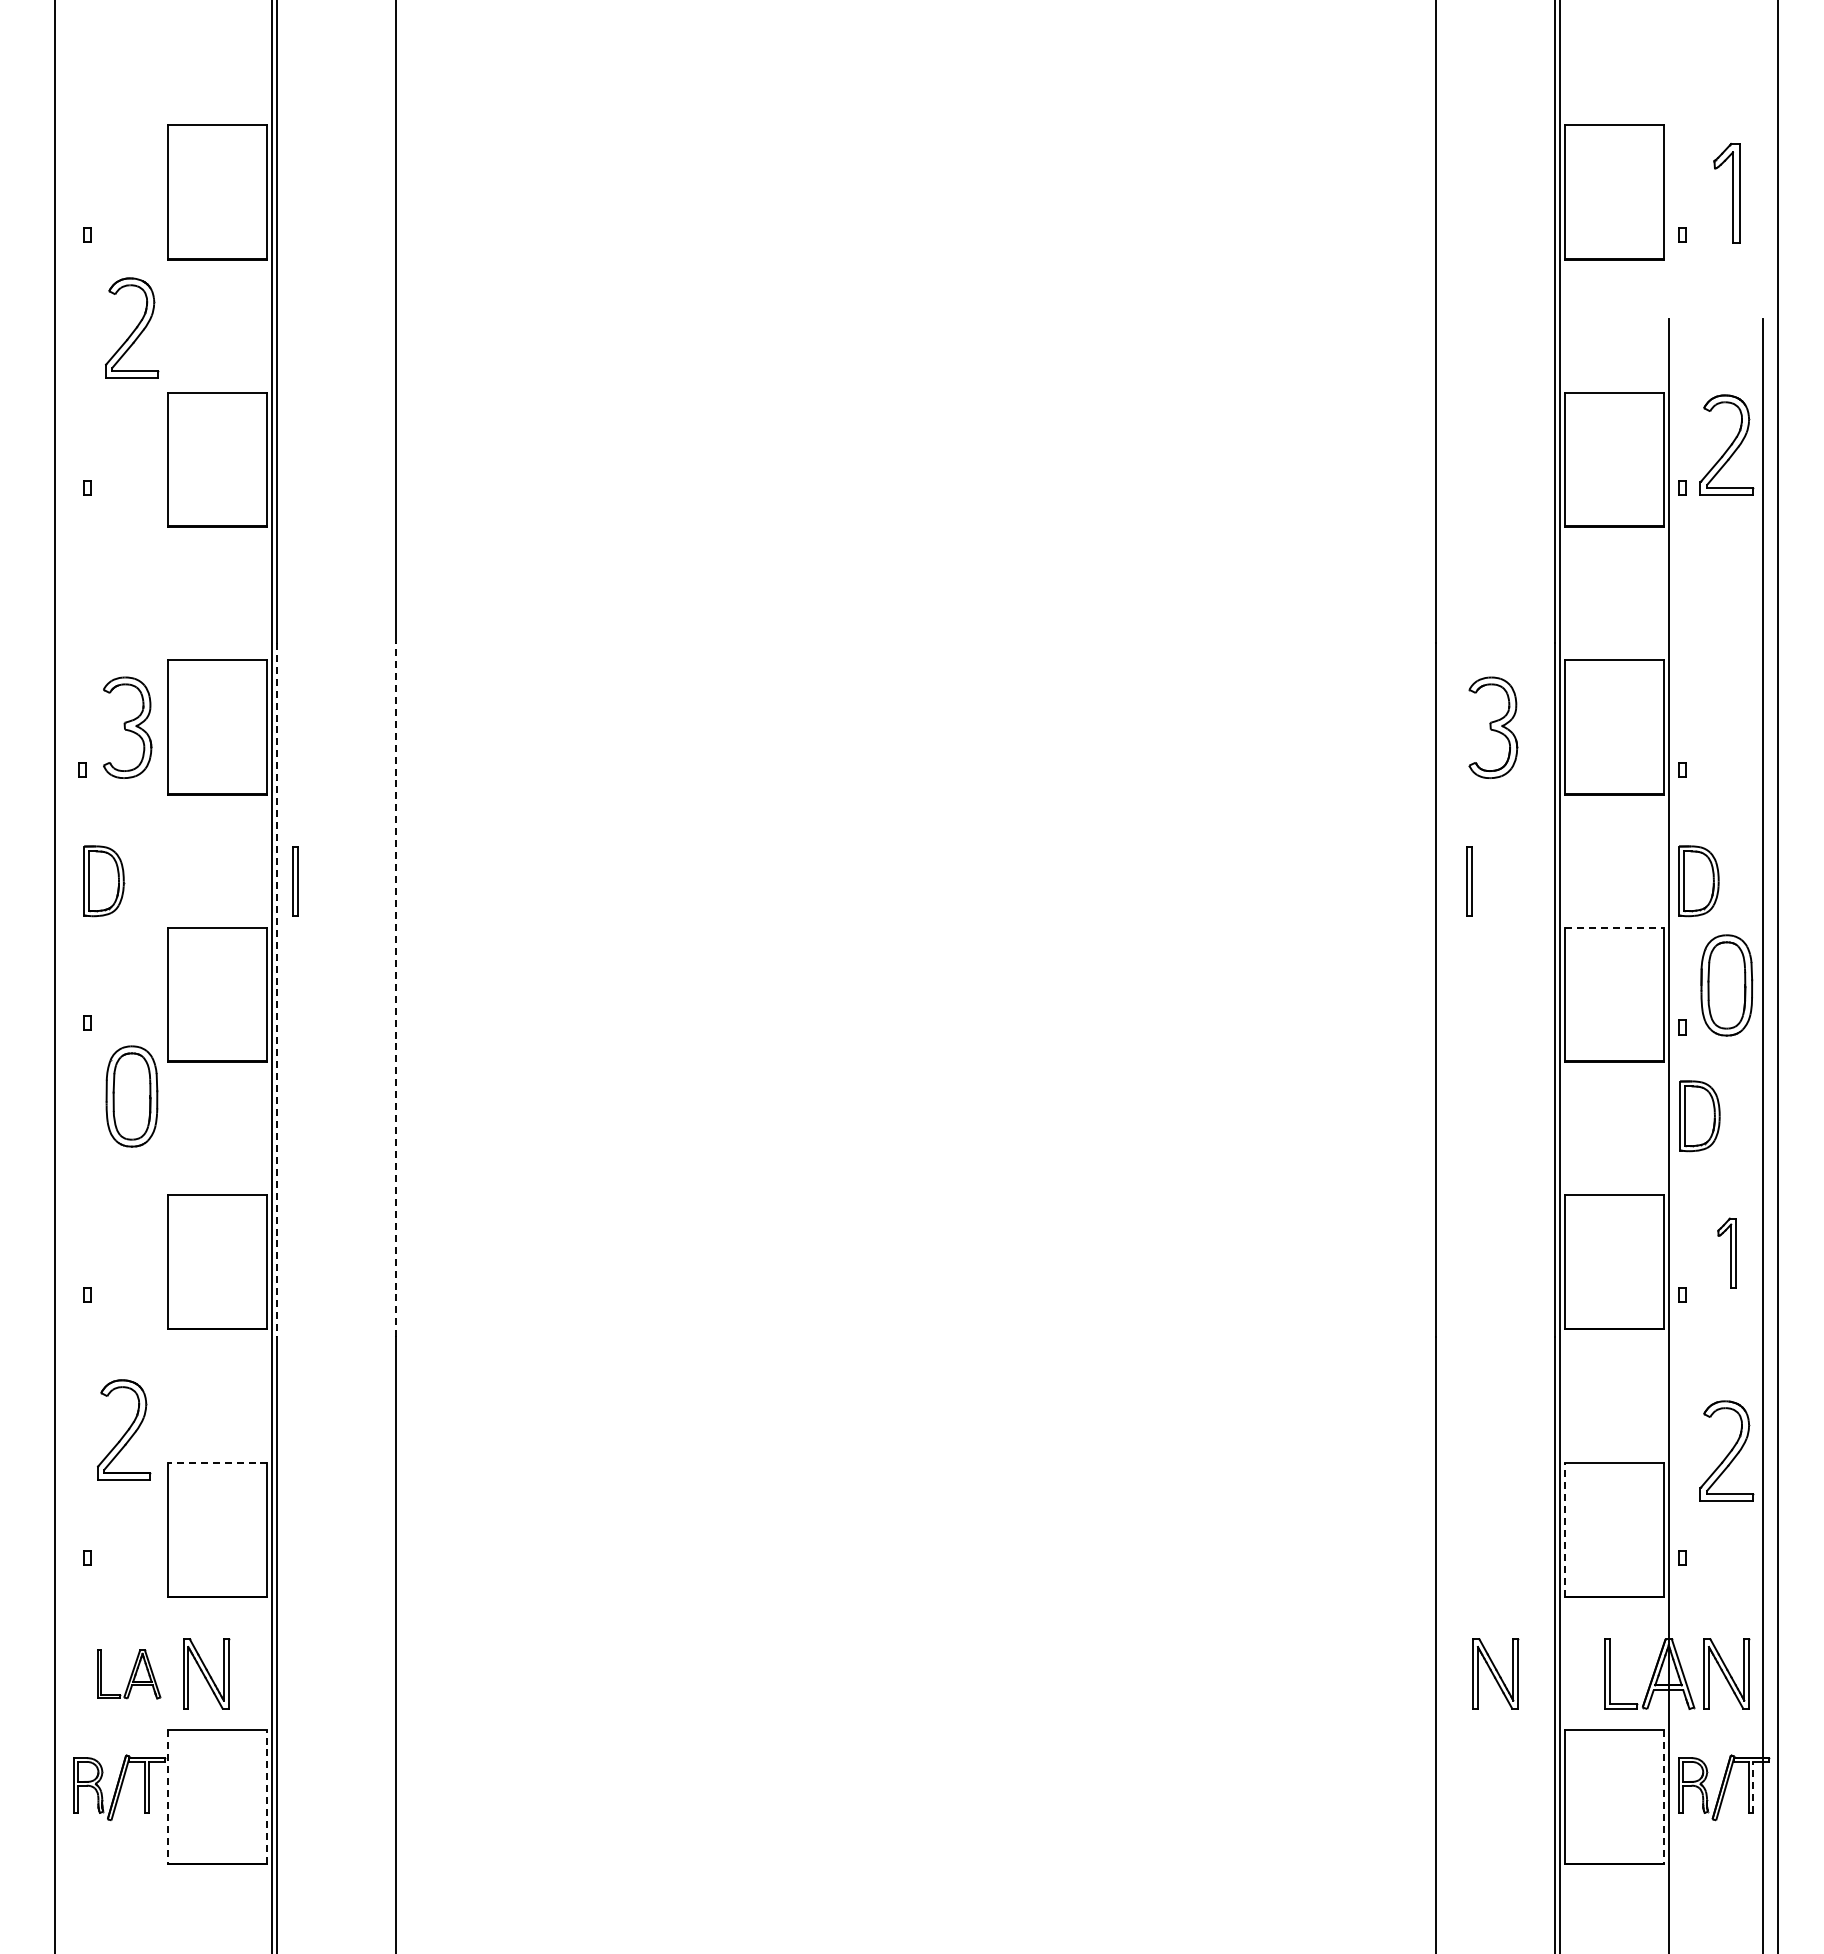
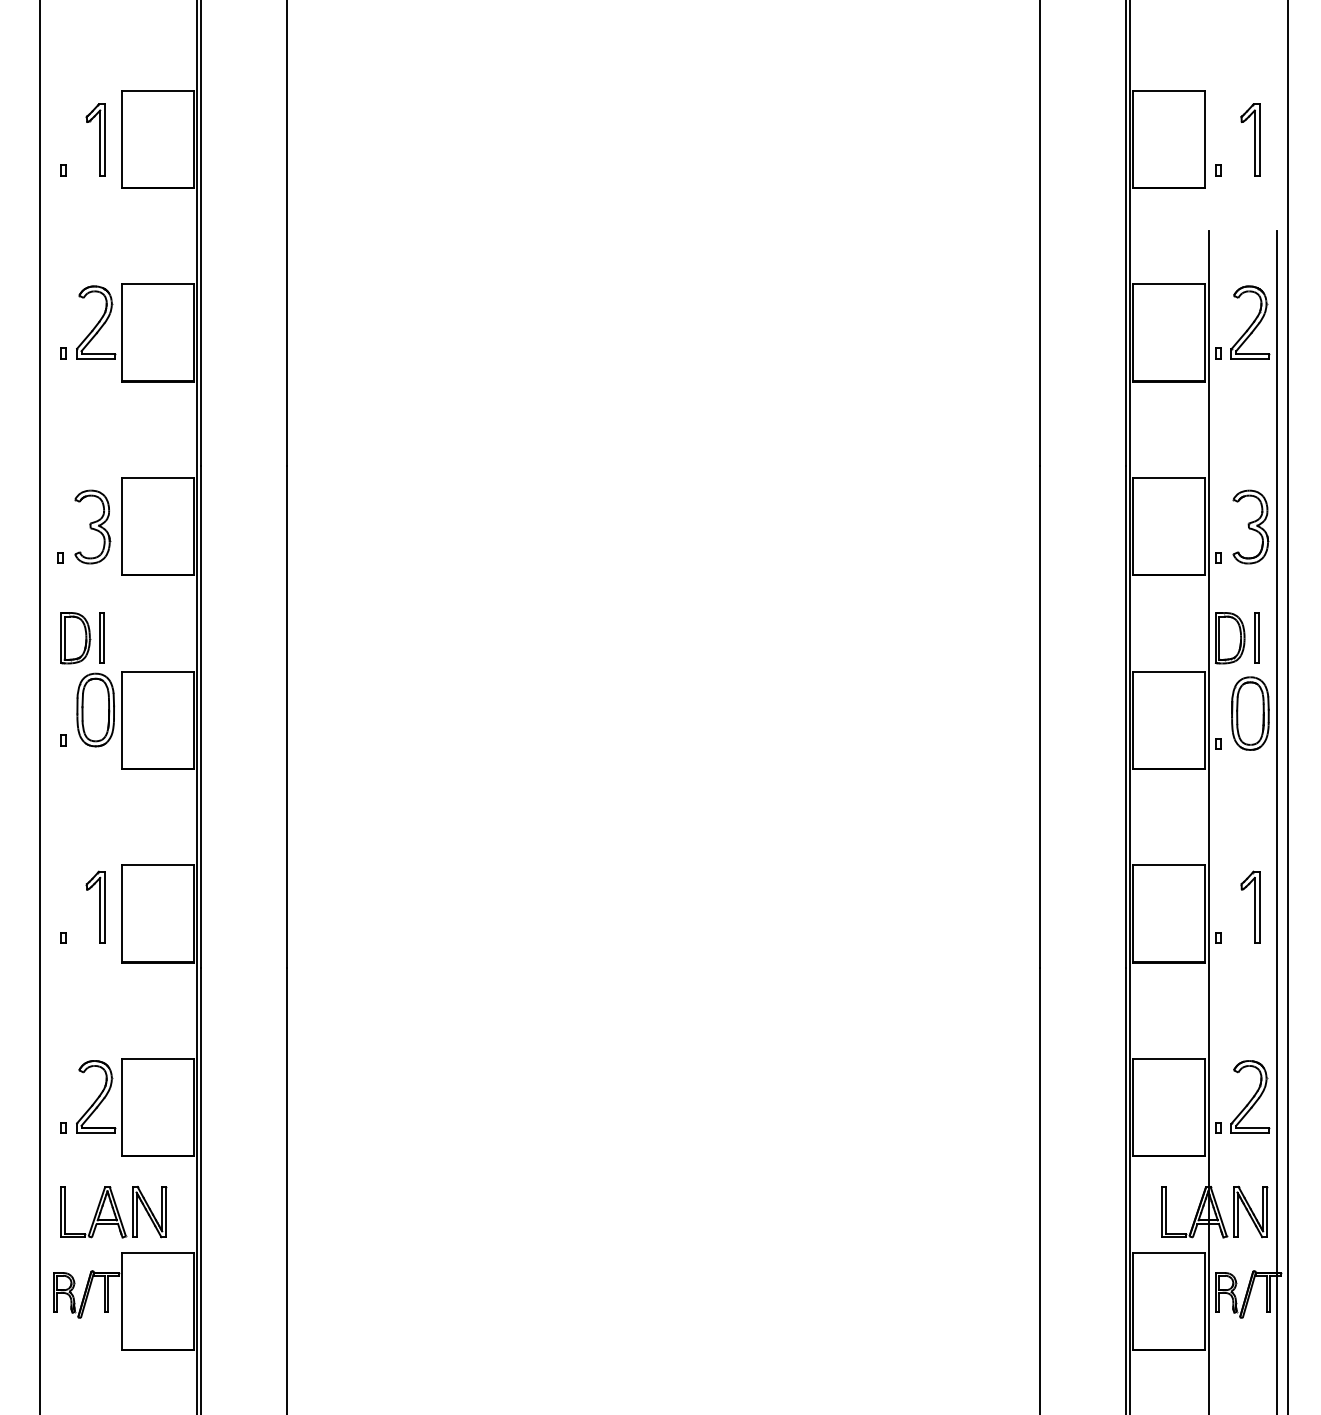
part: (131, 192) -> (95, 139), added
part: (132, 327) -> (96, 321), moved
part: (1493, 727) -> (1250, 526), moved
part: (295, 881) -> (101, 638), moved
part: (1469, 881) -> (1256, 638), moved
line: (1614, 927) -> (1169, 671), dashed -> solid
line: (396, 989) -> (287, 716), dashed -> solid
line: (277, 990) -> (201, 717), dashed -> solid
part: (131, 1096) -> (95, 710), moved
part: (1699, 1116) -> (1230, 808), removed
part: (131, 1252) -> (95, 906), added
part: (1726, 1252) -> (1250, 906), size x1.43
part: (124, 1429) -> (96, 1096), moved
part: (1726, 1450) -> (1250, 1096), moved
line: (217, 1462) -> (157, 1059), dashed -> solid
line: (1565, 1529) -> (1133, 1107), dashed -> solid
part: (129, 1673) -> (93, 1211), size x1.43
part: (1495, 1673) -> (1082, 1211), removed
line: (1753, 1786) -> (1269, 1293), dashed -> solid
line: (168, 1797) -> (122, 1301), dashed -> solid
line: (267, 1797) -> (193, 1301), dashed -> solid
line: (1664, 1797) -> (1205, 1301), dashed -> solid

